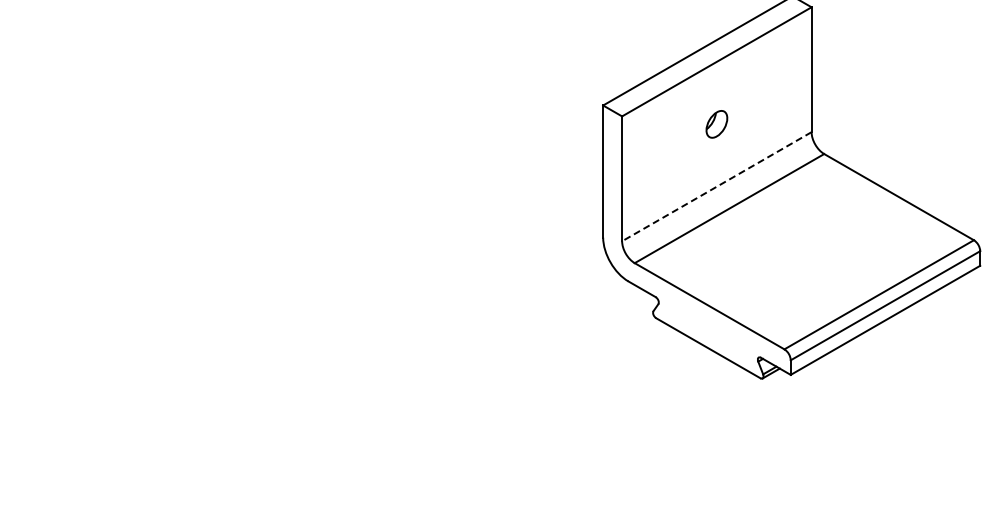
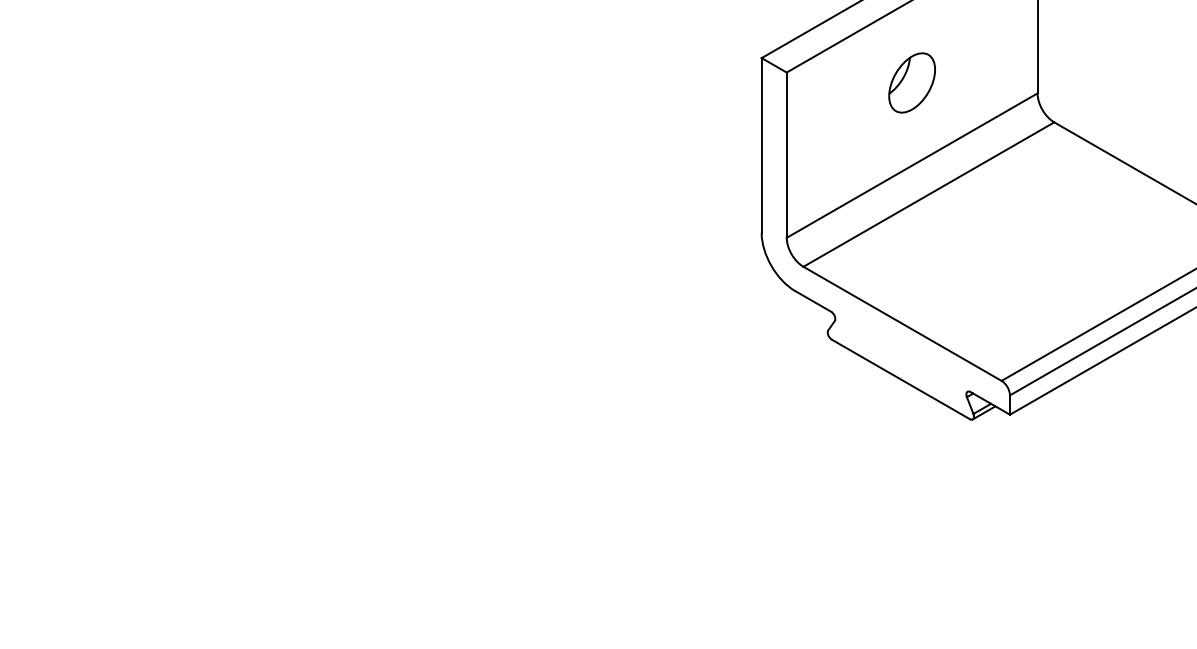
part: (716, 124) -> (911, 83), size x1.67
line: (716, 186) -> (911, 165), dashed -> solid

